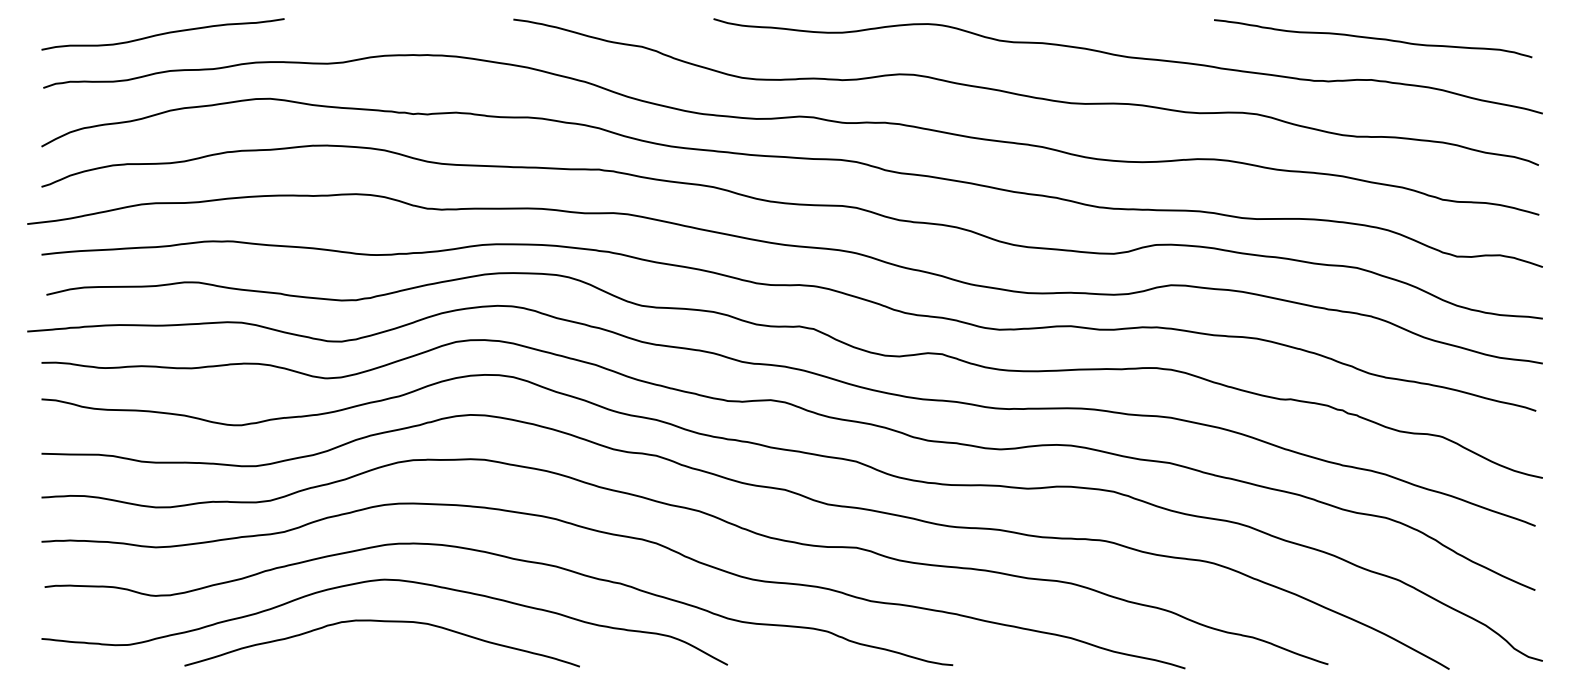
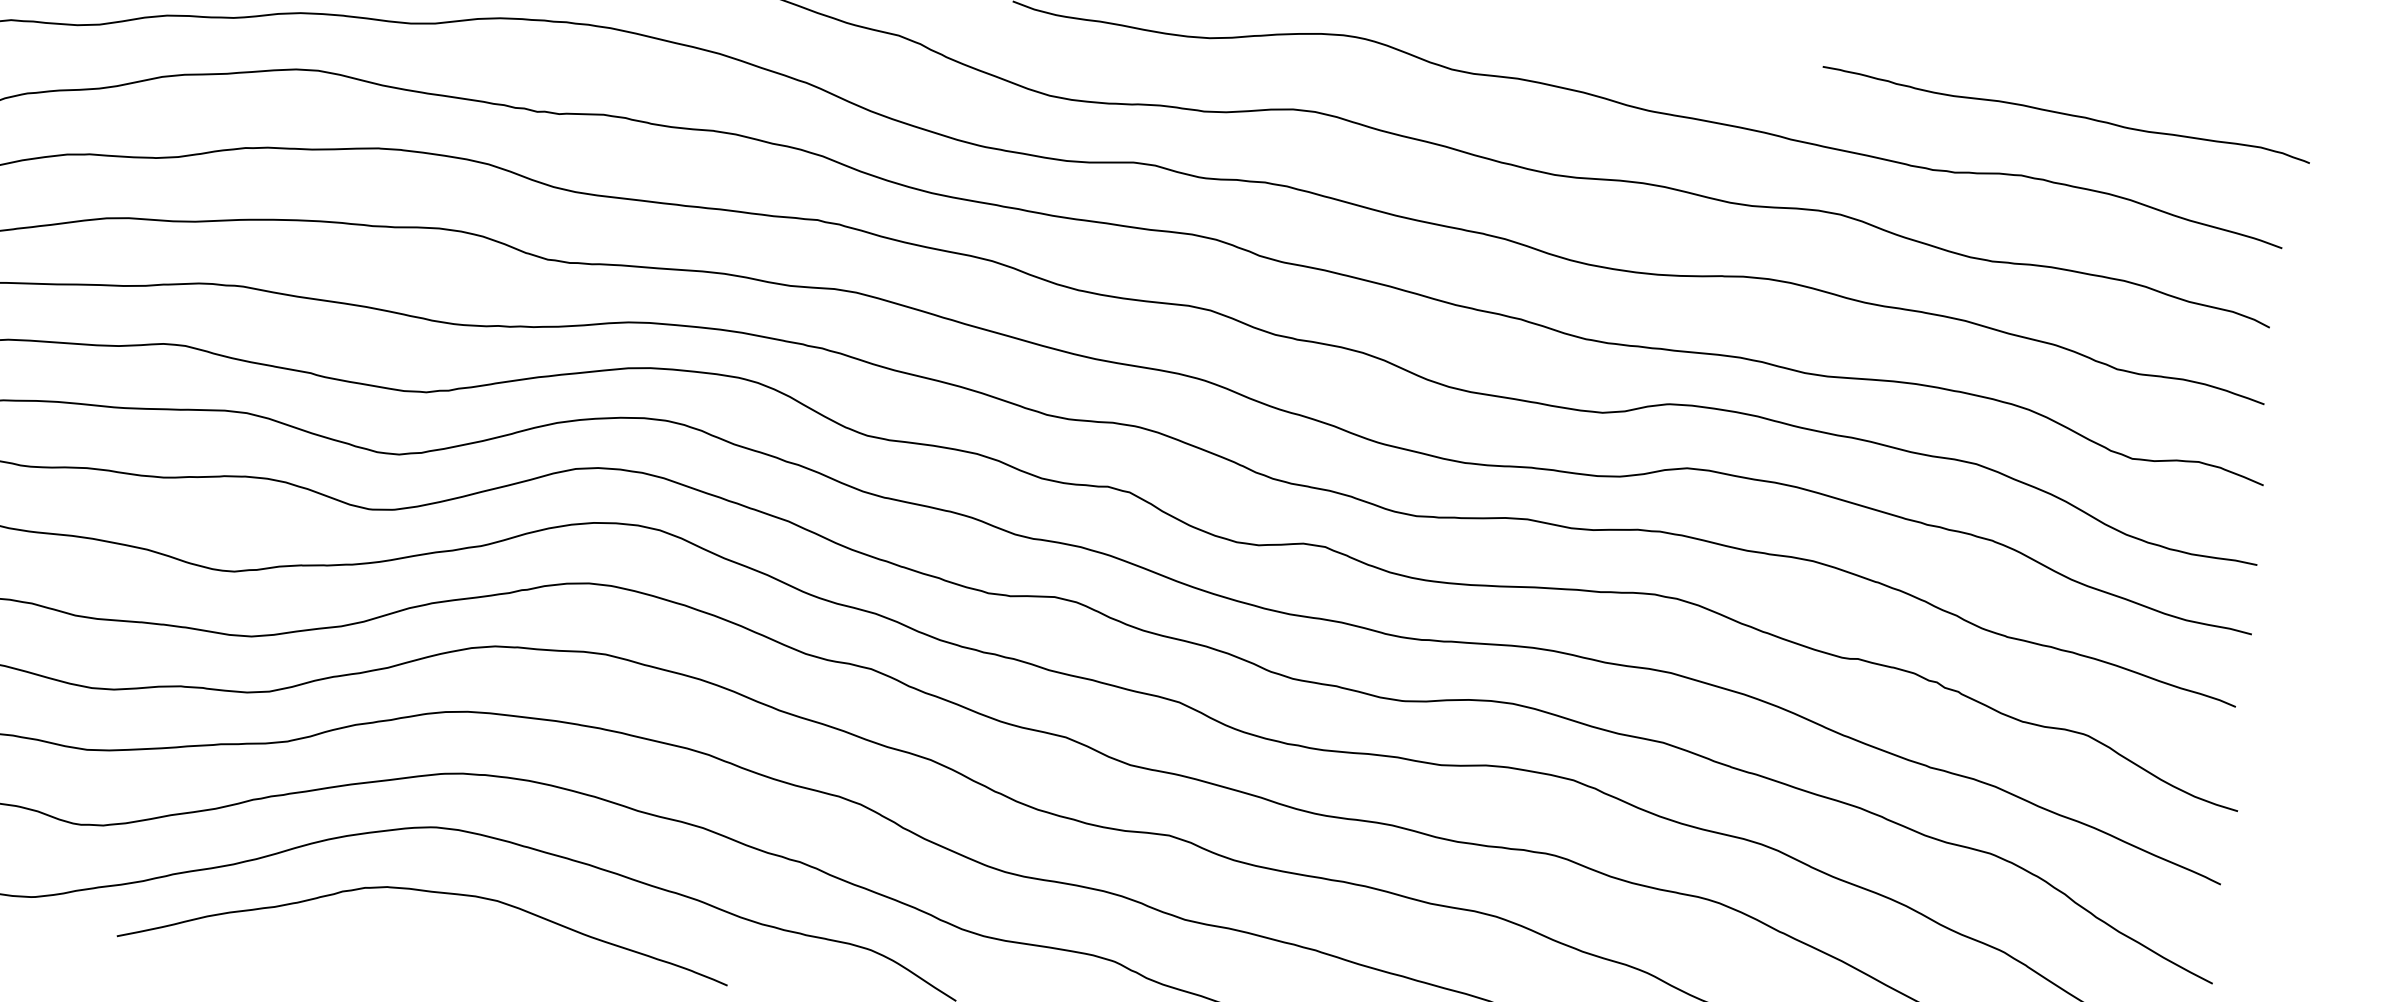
curve: (1373, 38) -> (2066, 114), moved

